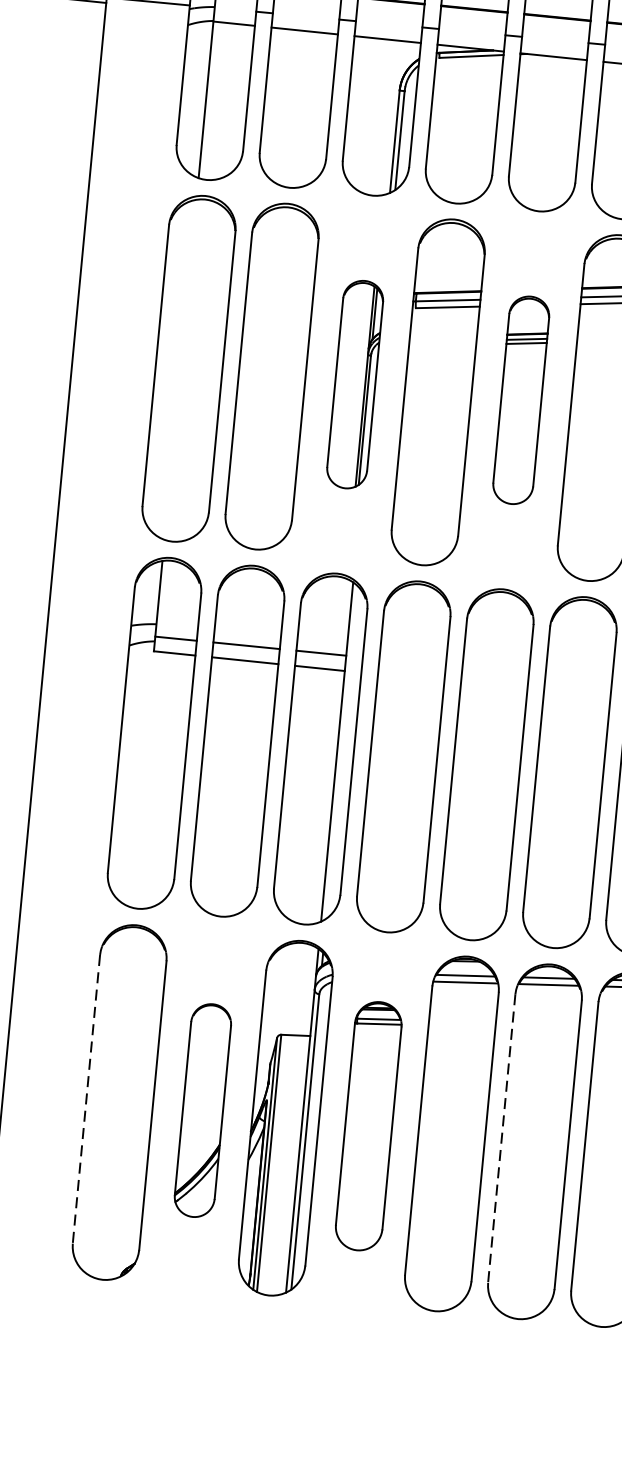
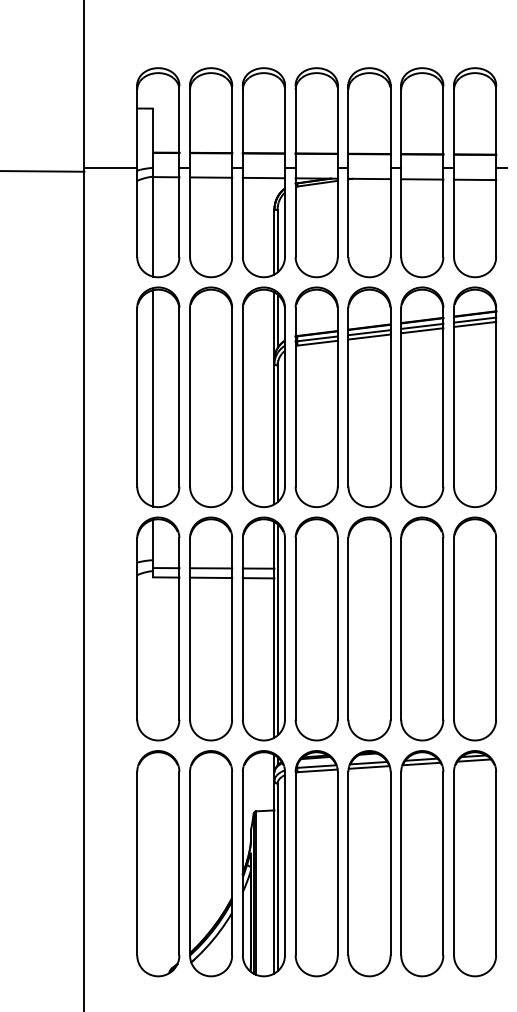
line: (181, 369) -> (153, 398), added
part: (354, 384) -> (263, 397), size x1.67
part: (521, 400) -> (369, 397), size x1.67
line: (341, 751) -> (277, 629), added
line: (86, 1099) -> (137, 863), dashed -> solid
part: (203, 1110) -> (211, 863), size x1.67
part: (368, 1125) -> (316, 863), size x1.43
line: (502, 1138) -> (401, 863), dashed -> solid

